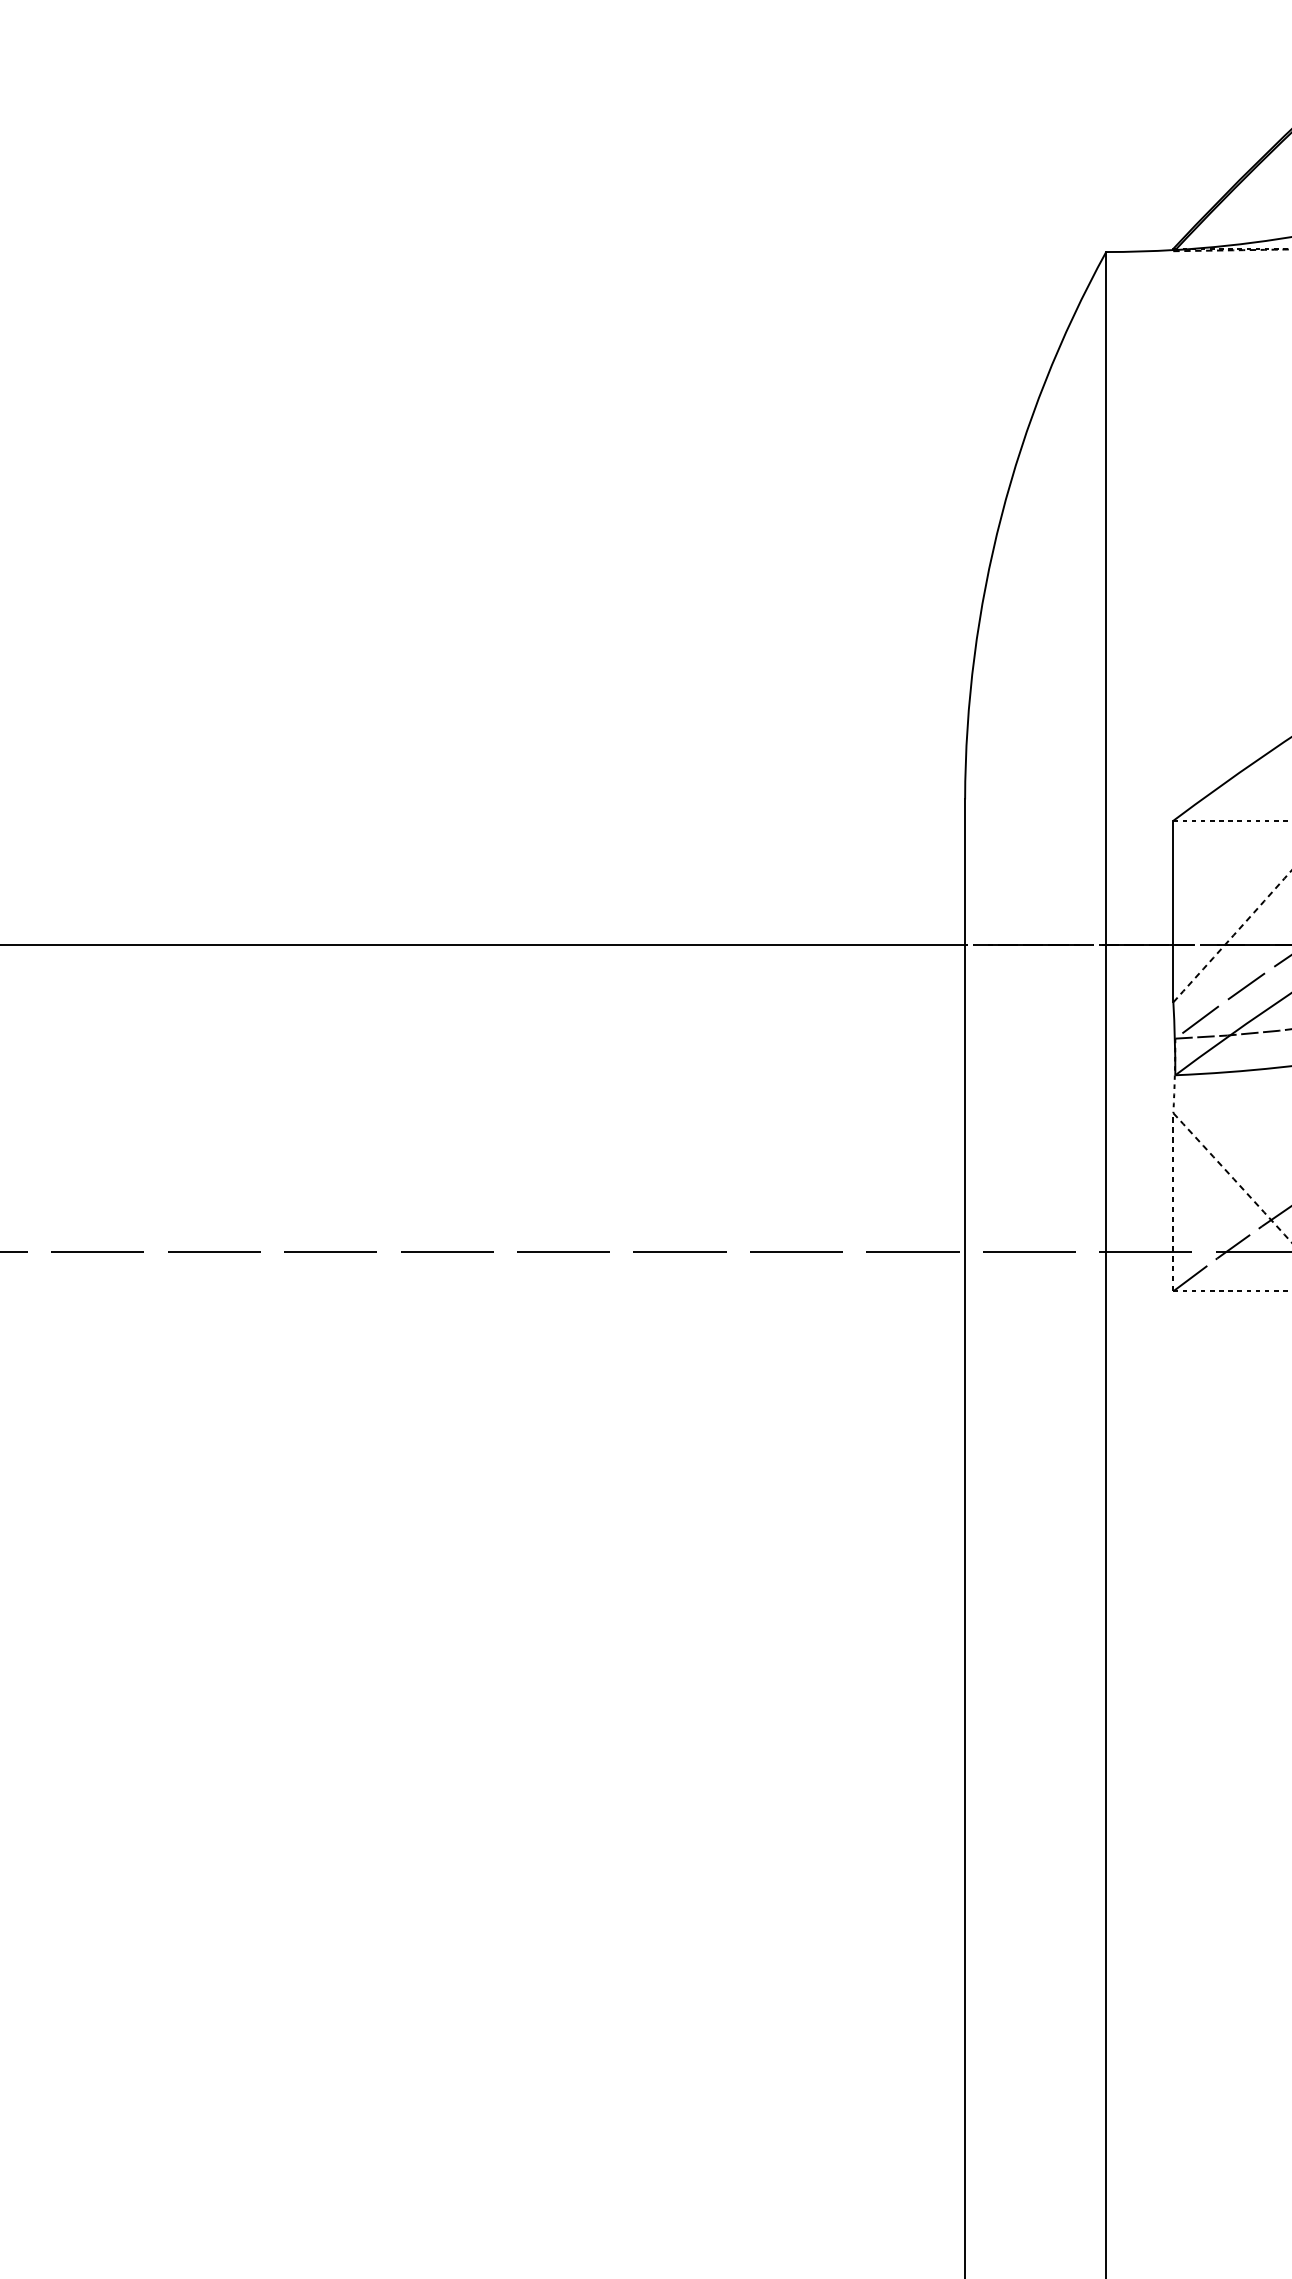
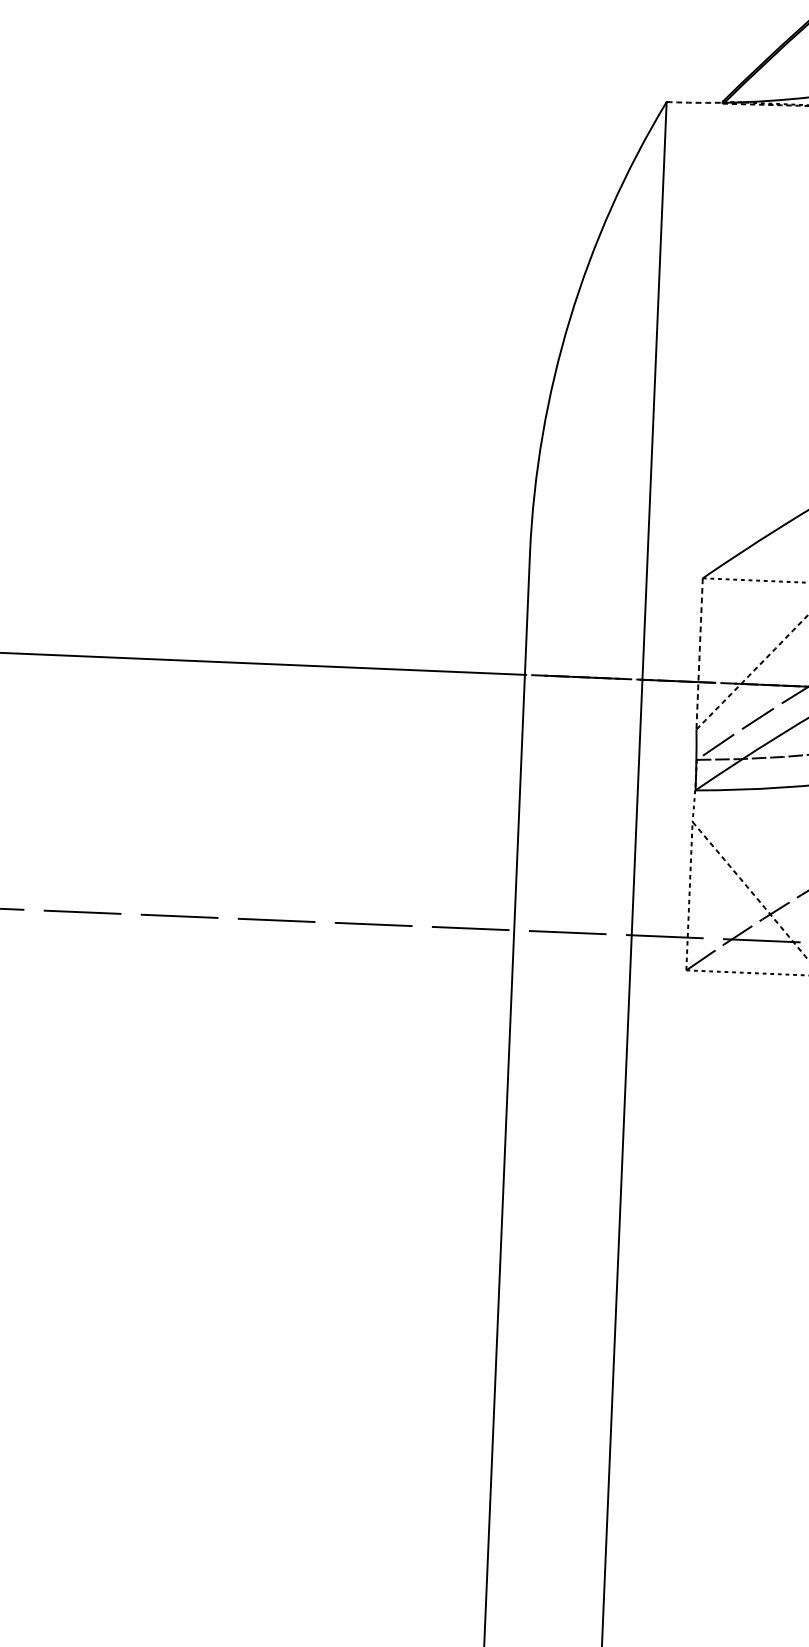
arc: (1140, 251) -> (695, 102), solid -> dashed
line: (1173, 911) -> (699, 653), solid -> dashed

